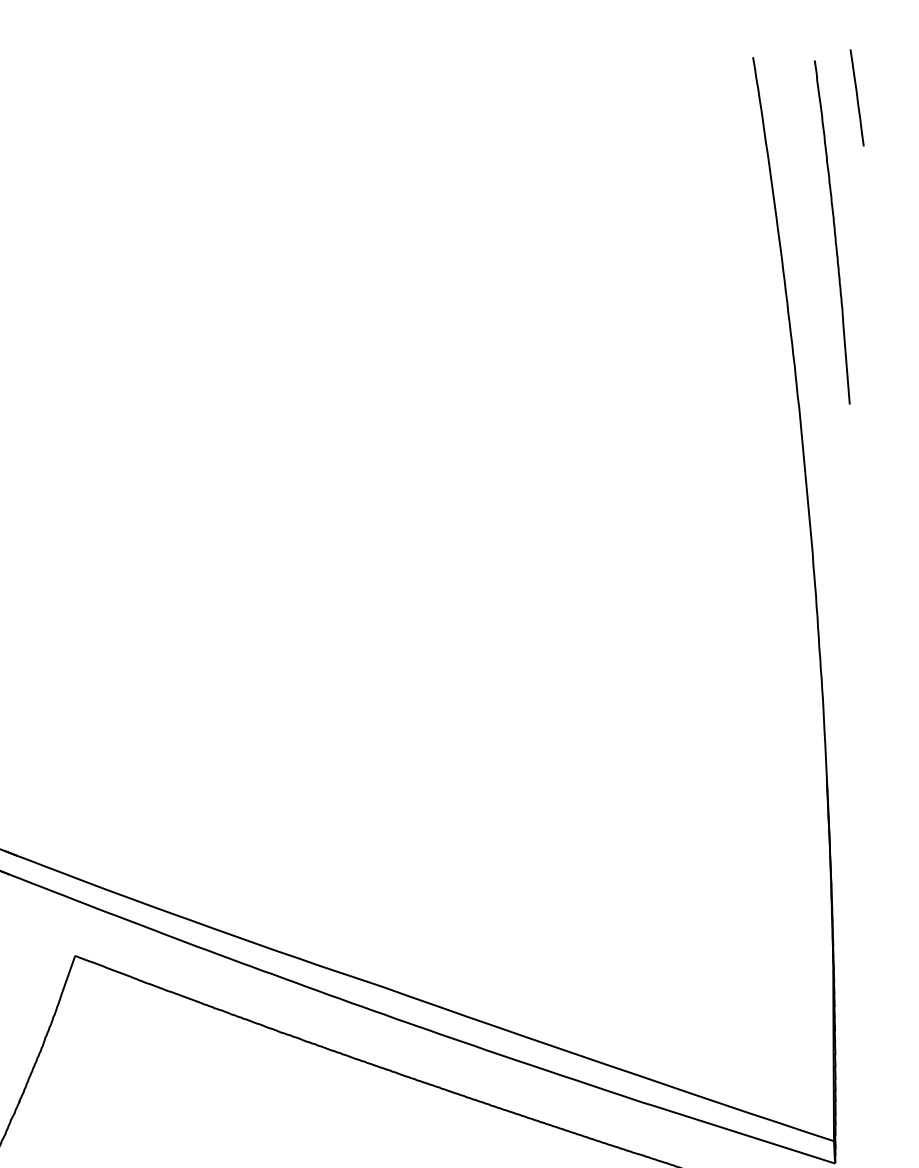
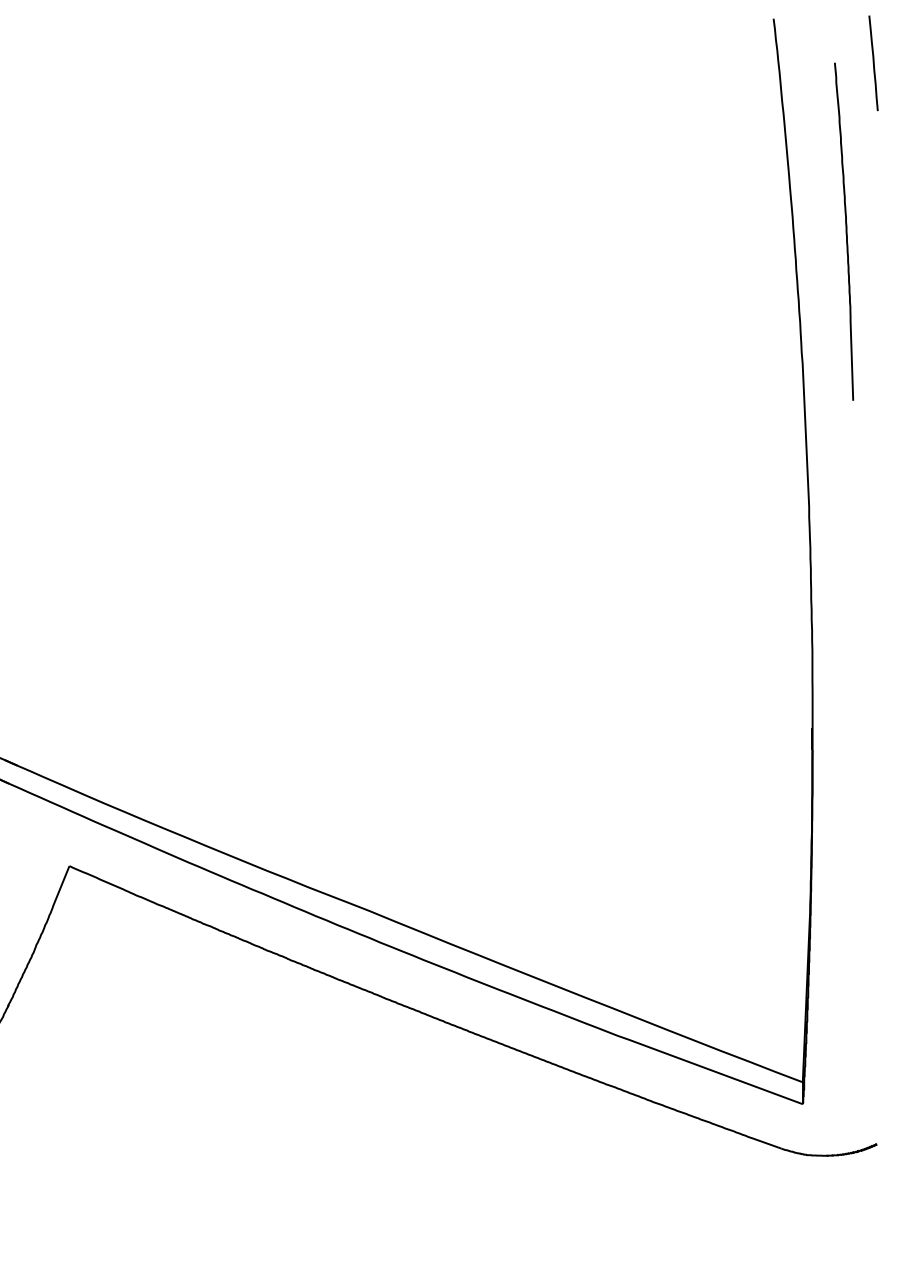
curve: (833, 232) -> (845, 231), moved

